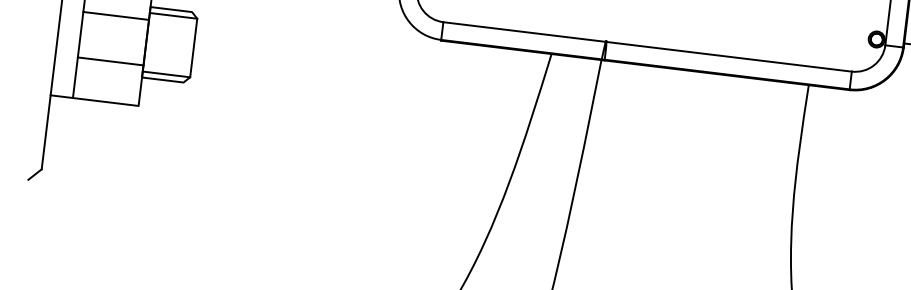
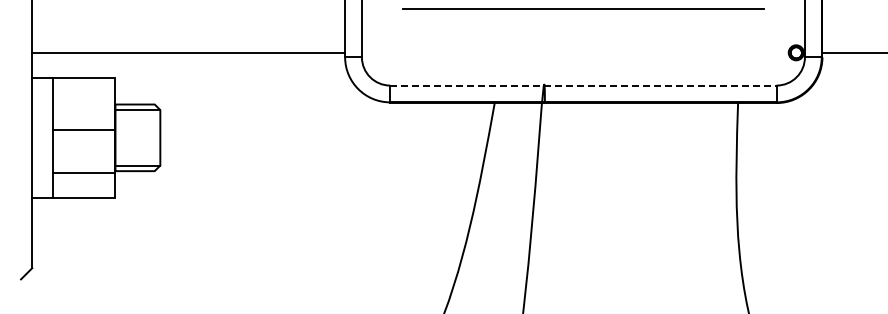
line: (116, 15) -> (84, 129), moved
line: (647, 46) -> (583, 85), solid -> dashed
line: (110, 61) -> (84, 172), moved

